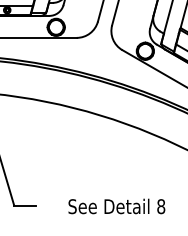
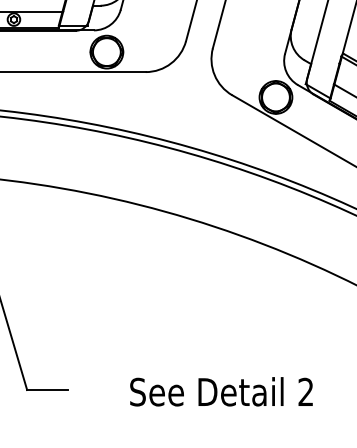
text: (161, 206) -> (306, 391), 8 -> 2

